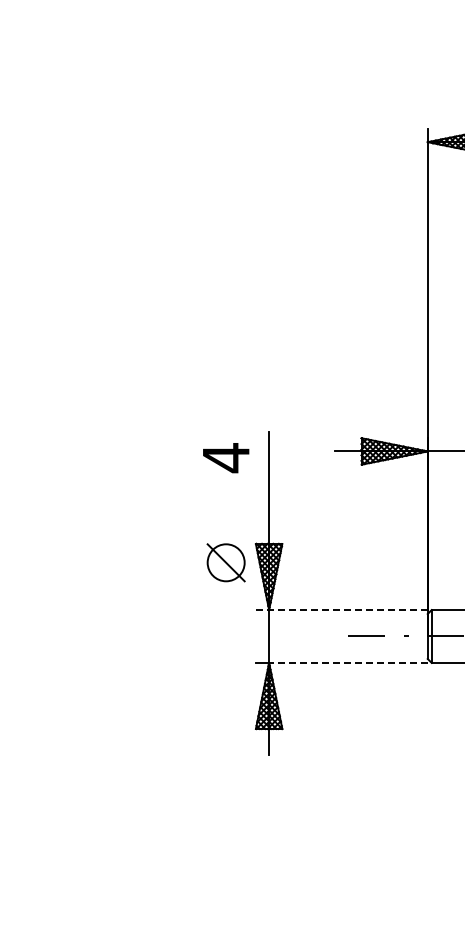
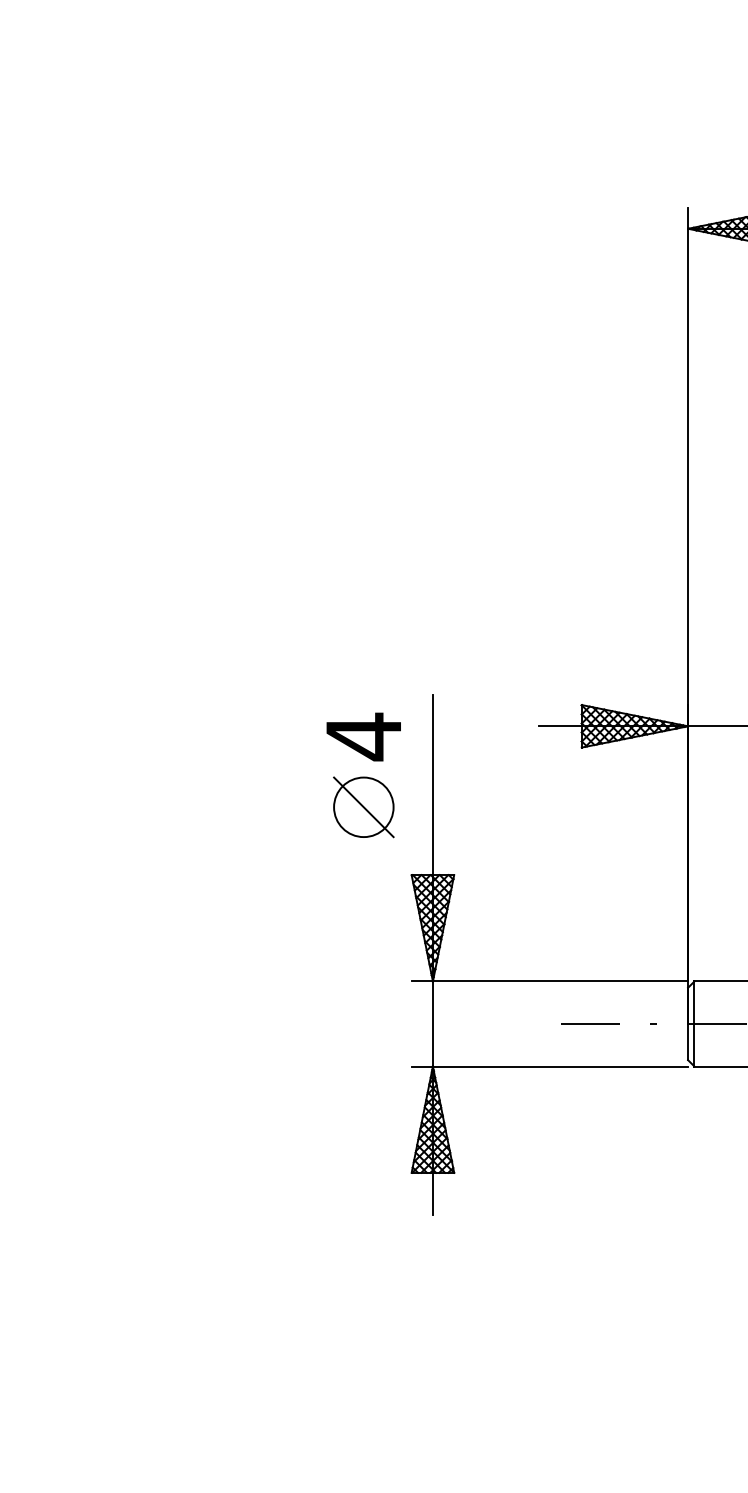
part: (225, 562) -> (362, 806), moved
line: (341, 610) -> (549, 982), dashed -> solid
line: (347, 662) -> (559, 1065), dashed -> solid

